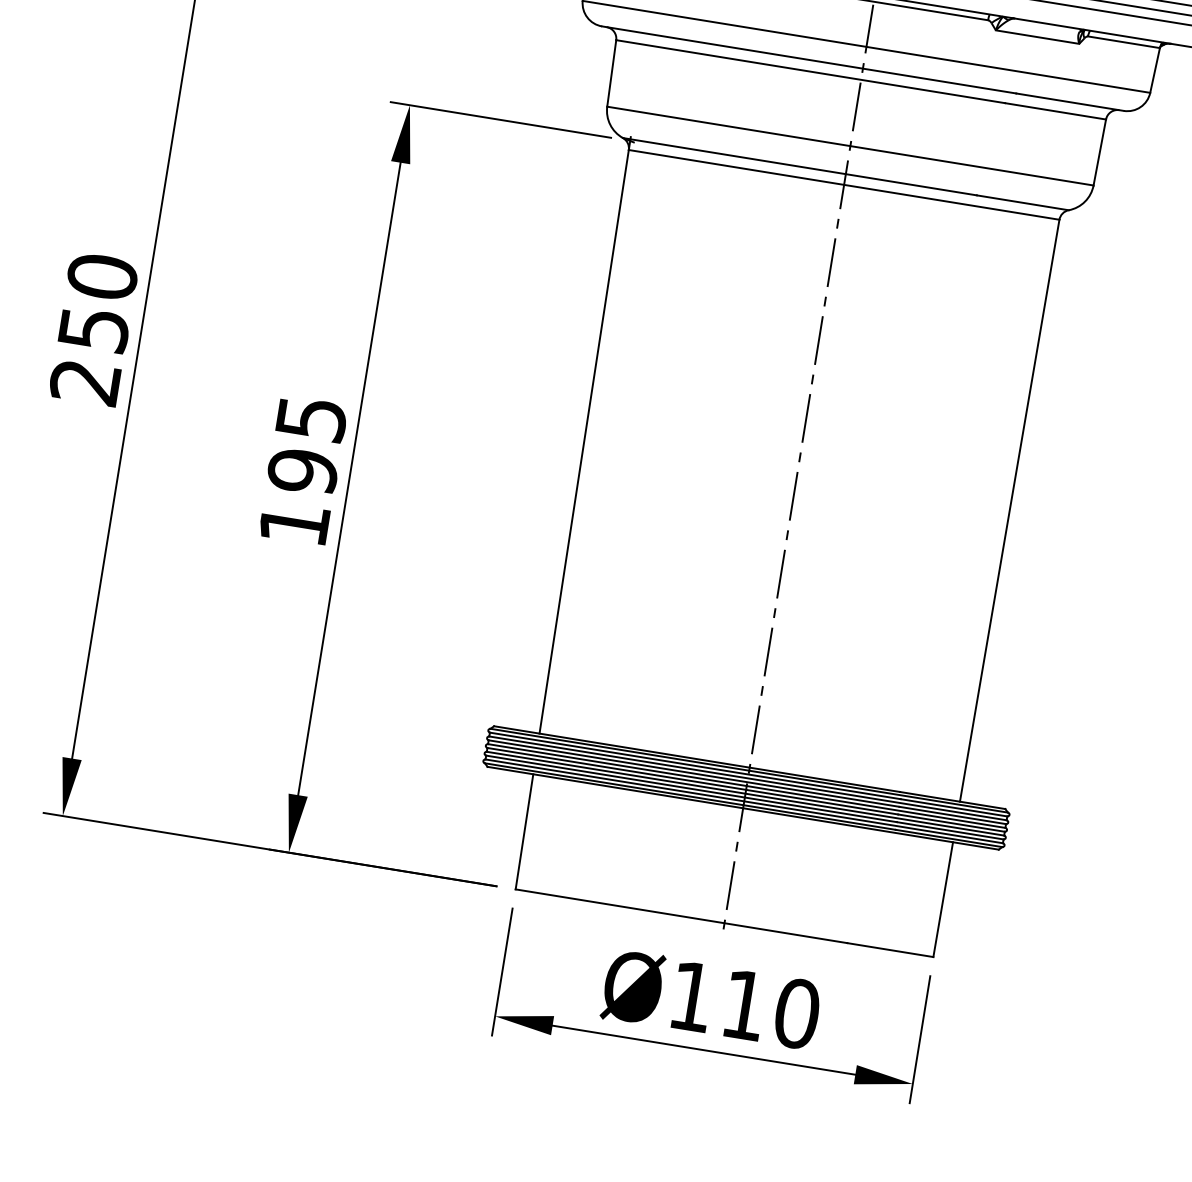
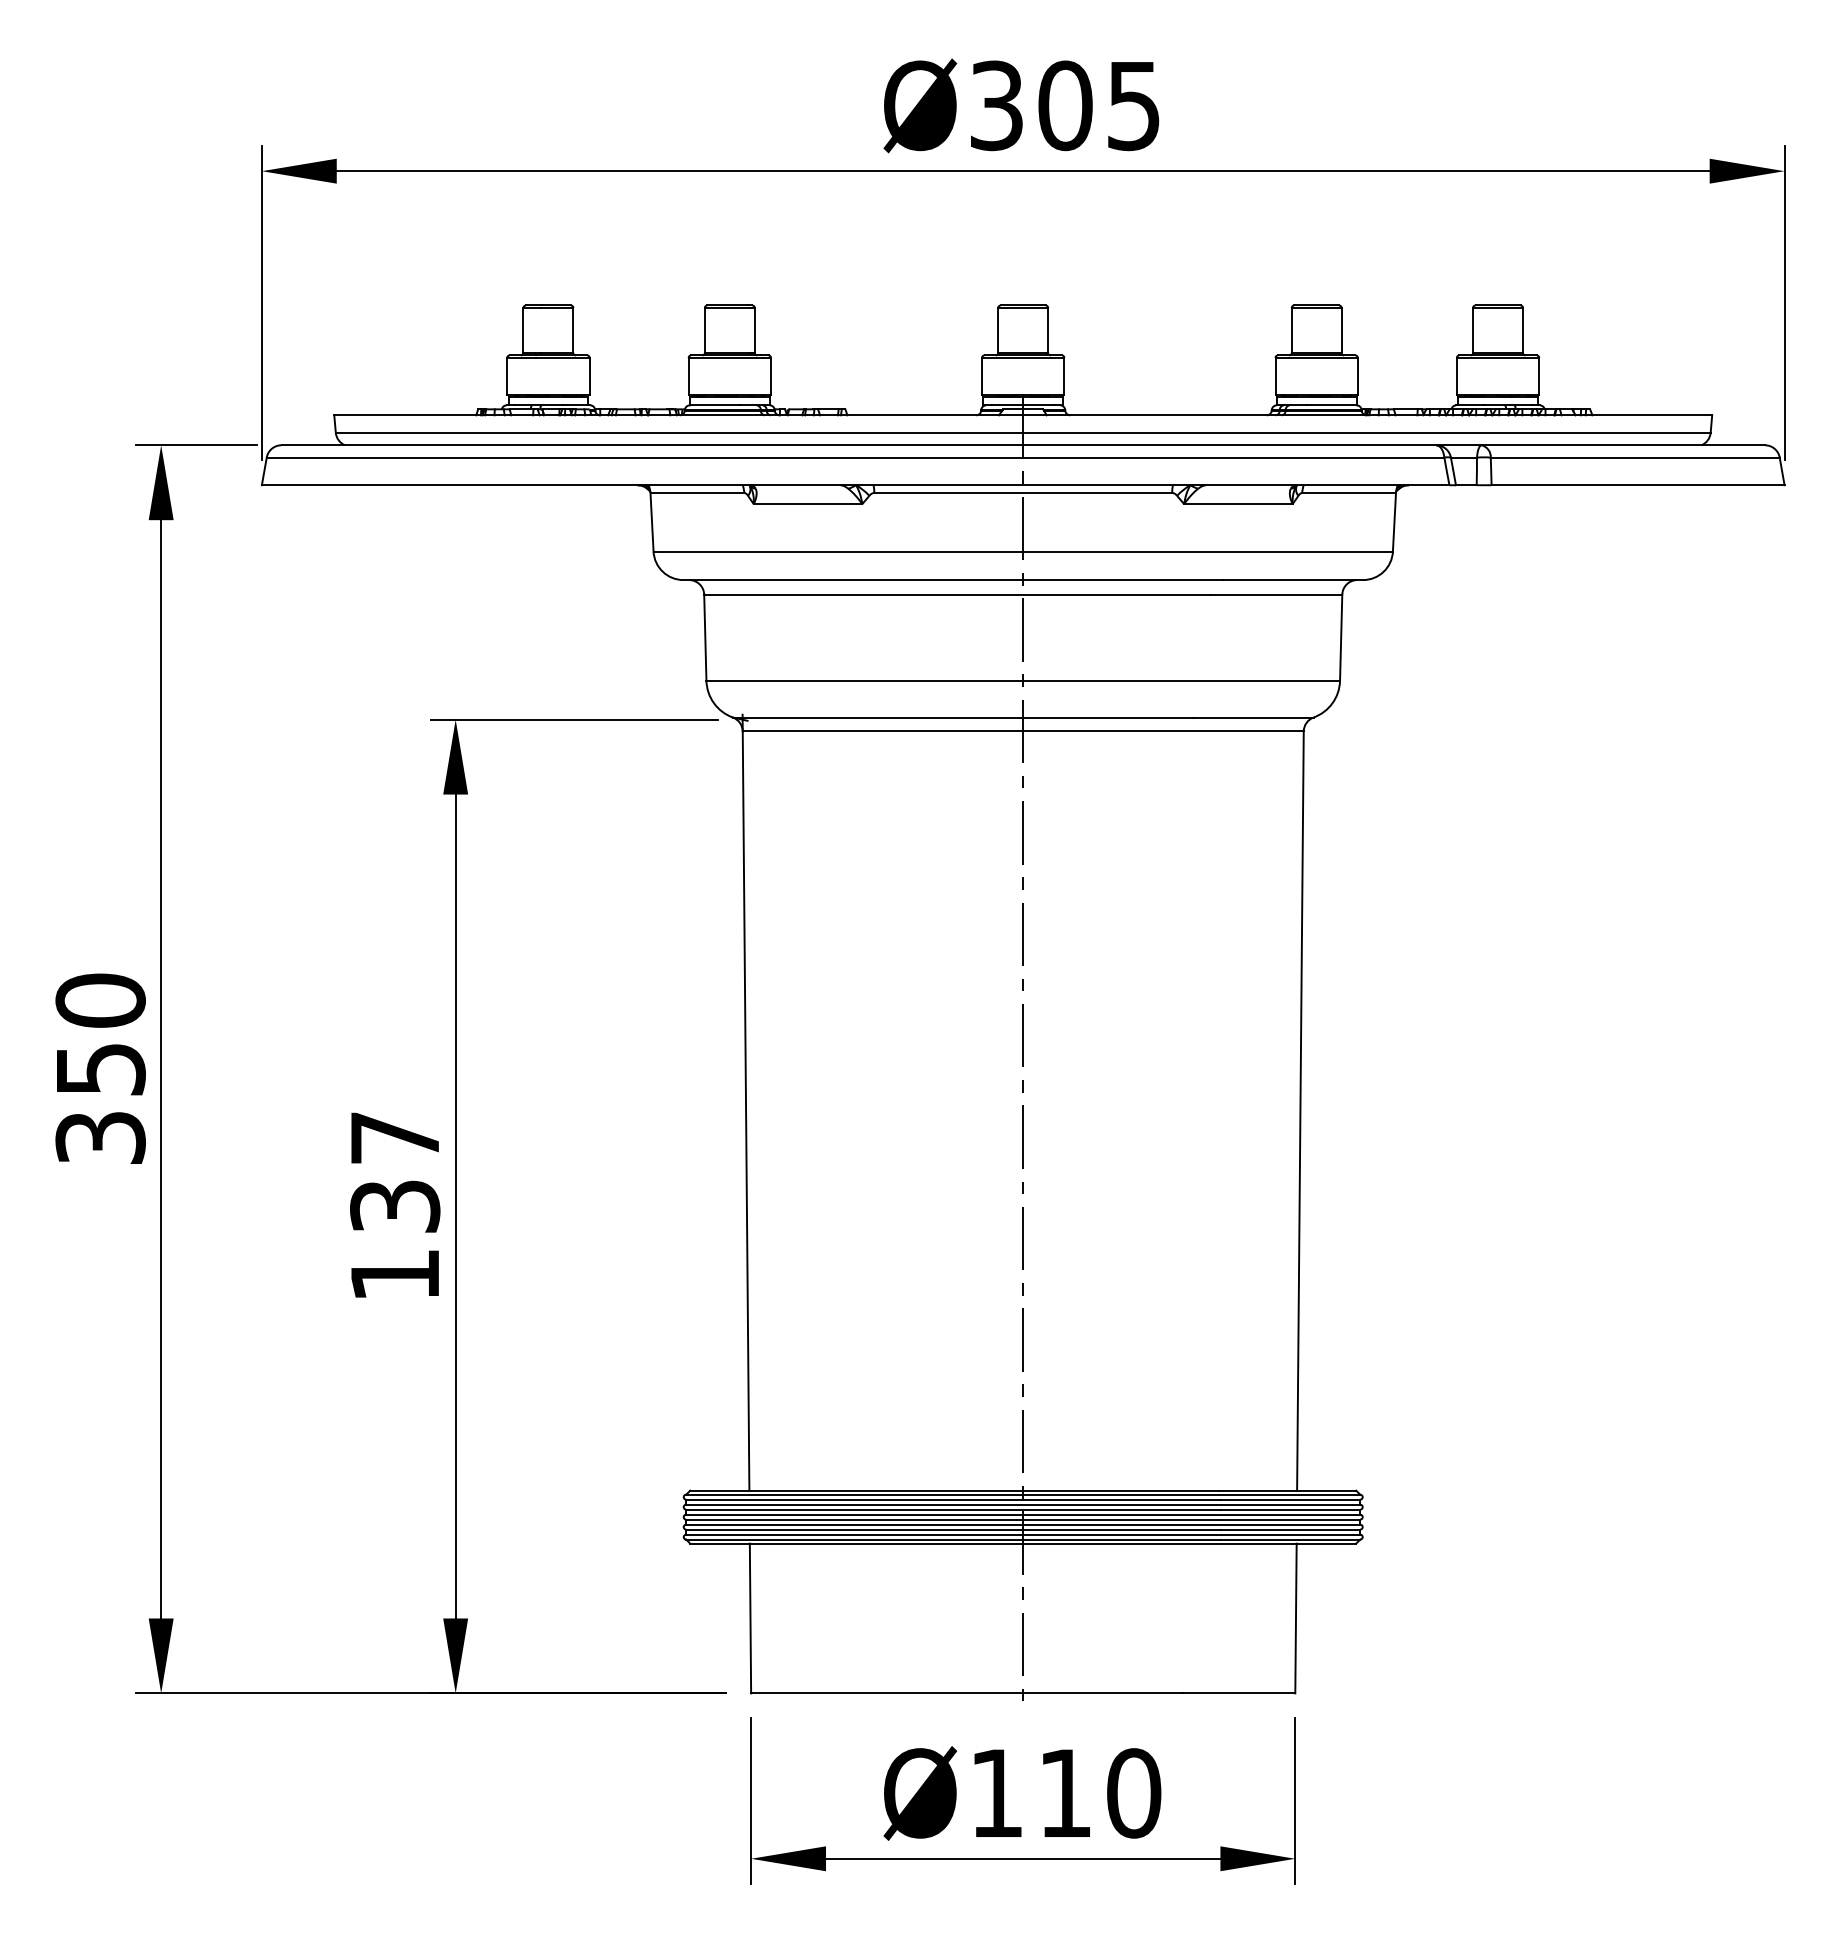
text: (85, 382) -> (100, 1138), 250 -> 350
text: (307, 445) -> (395, 1172), 195 -> 137

